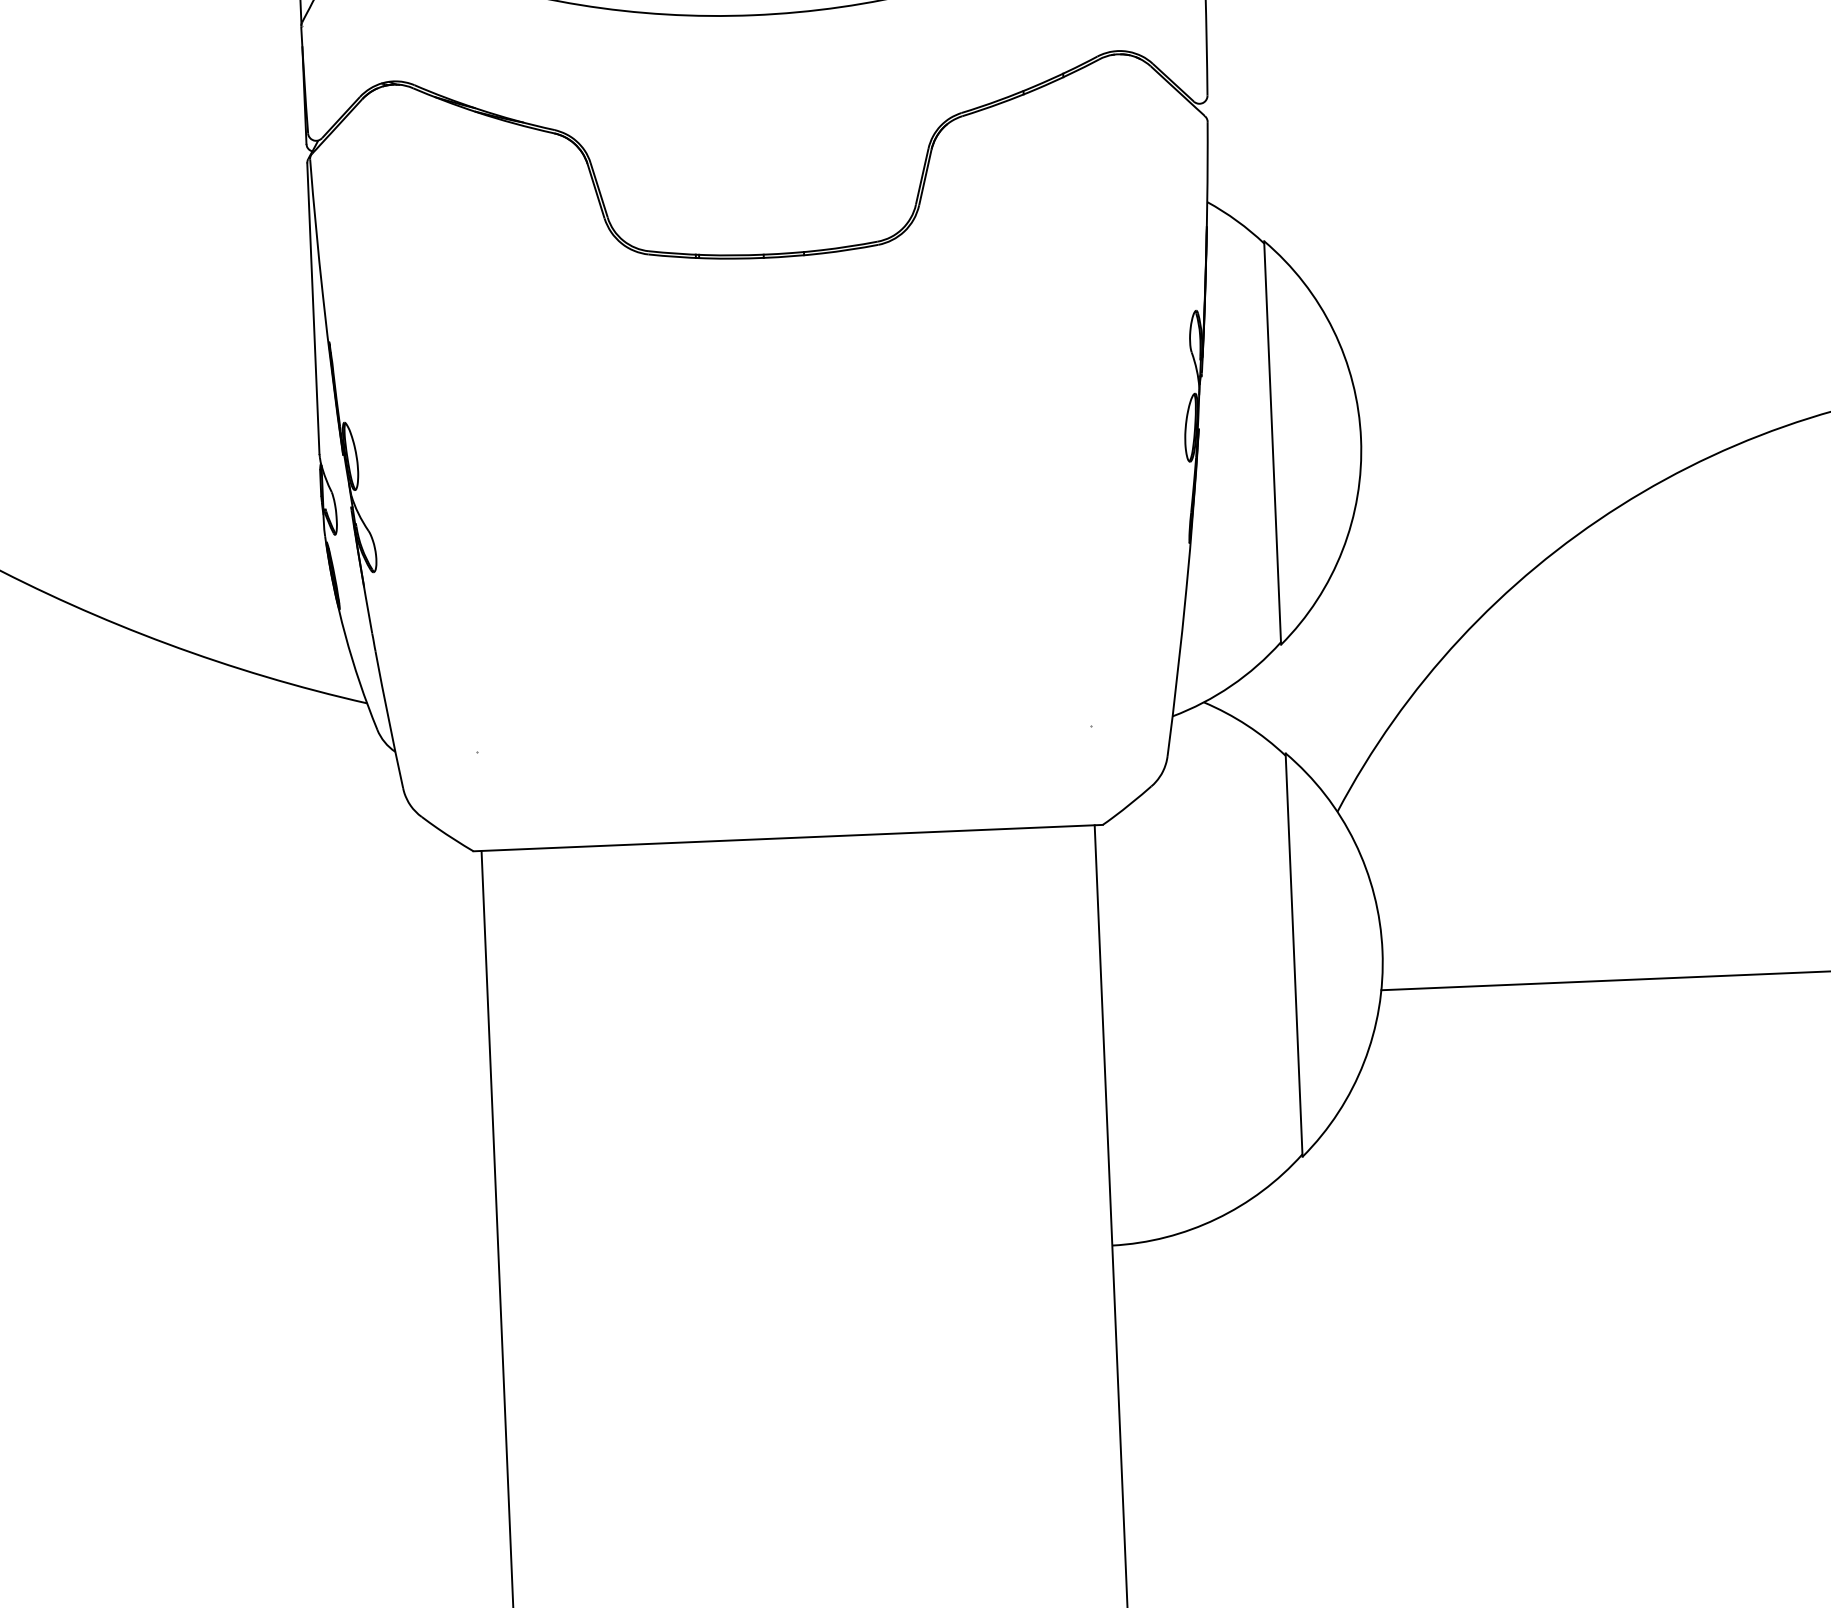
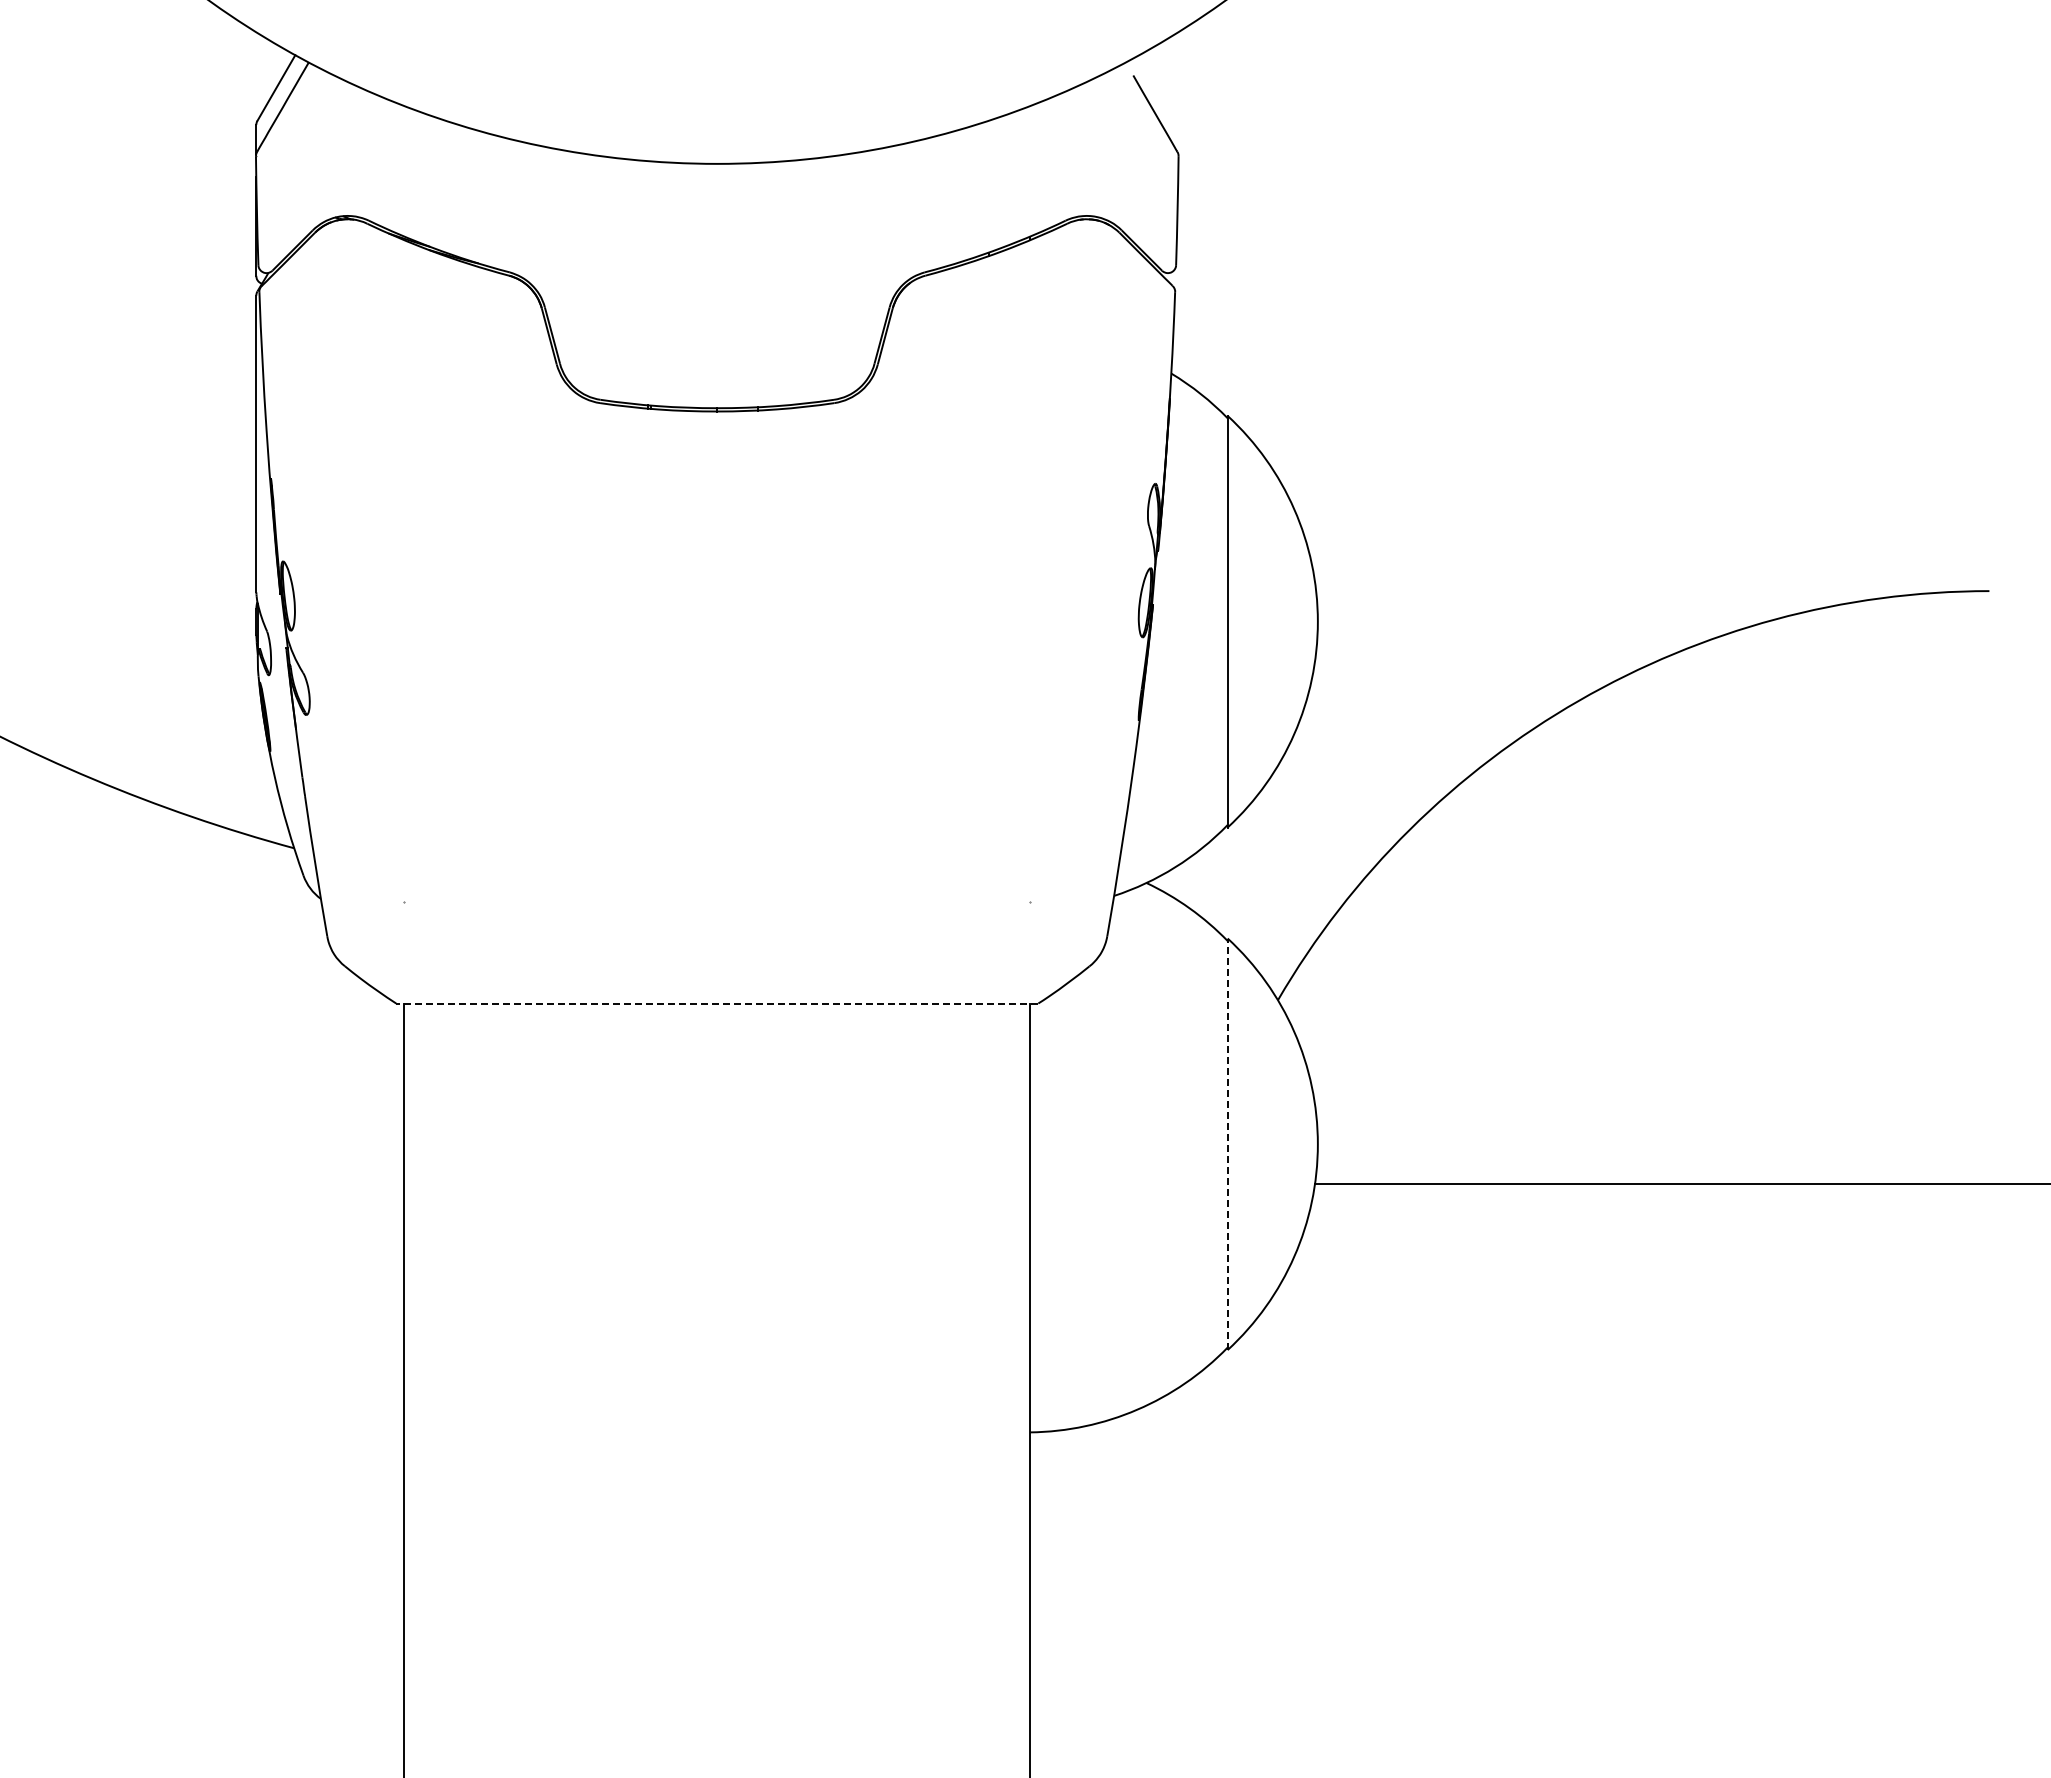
line: (787, 838) -> (716, 1003), solid -> dashed
line: (1293, 955) -> (1227, 1144), solid -> dashed

